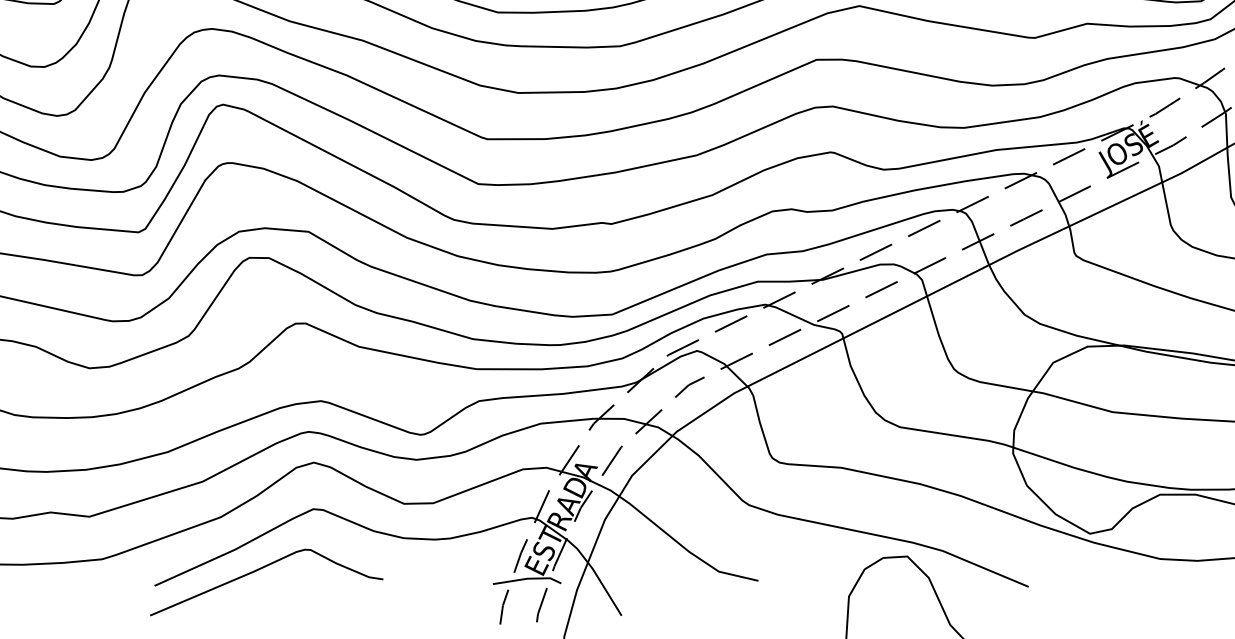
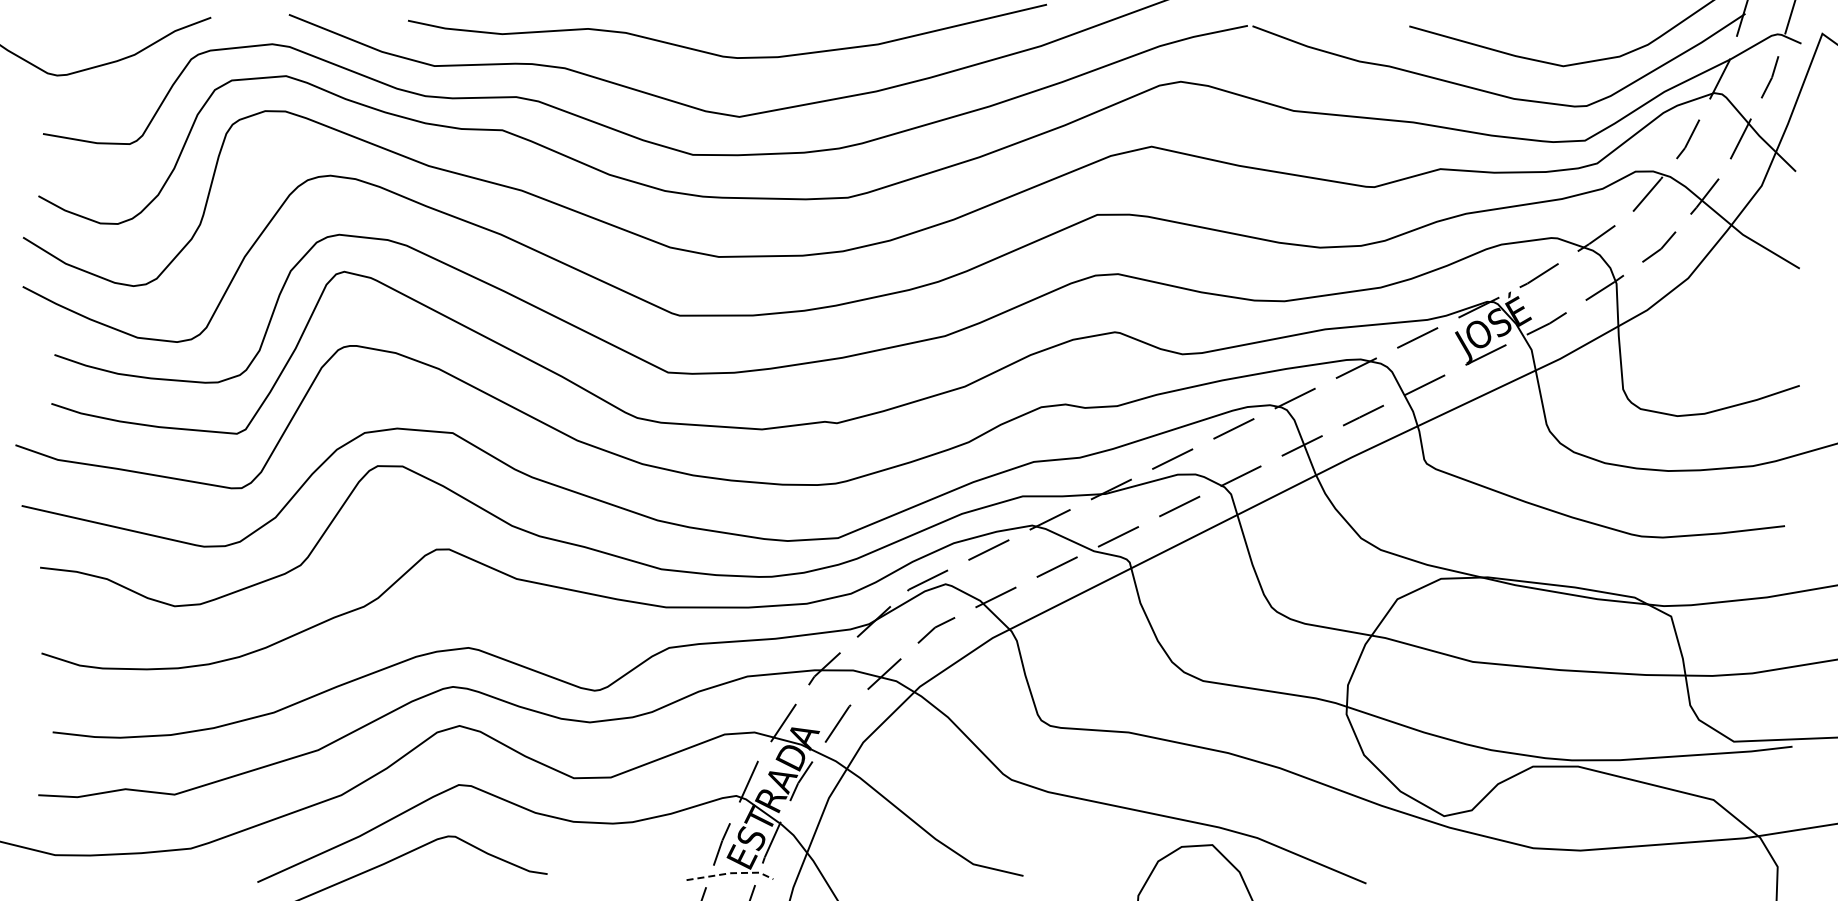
line: (528, 578) -> (731, 873), solid -> dashed

